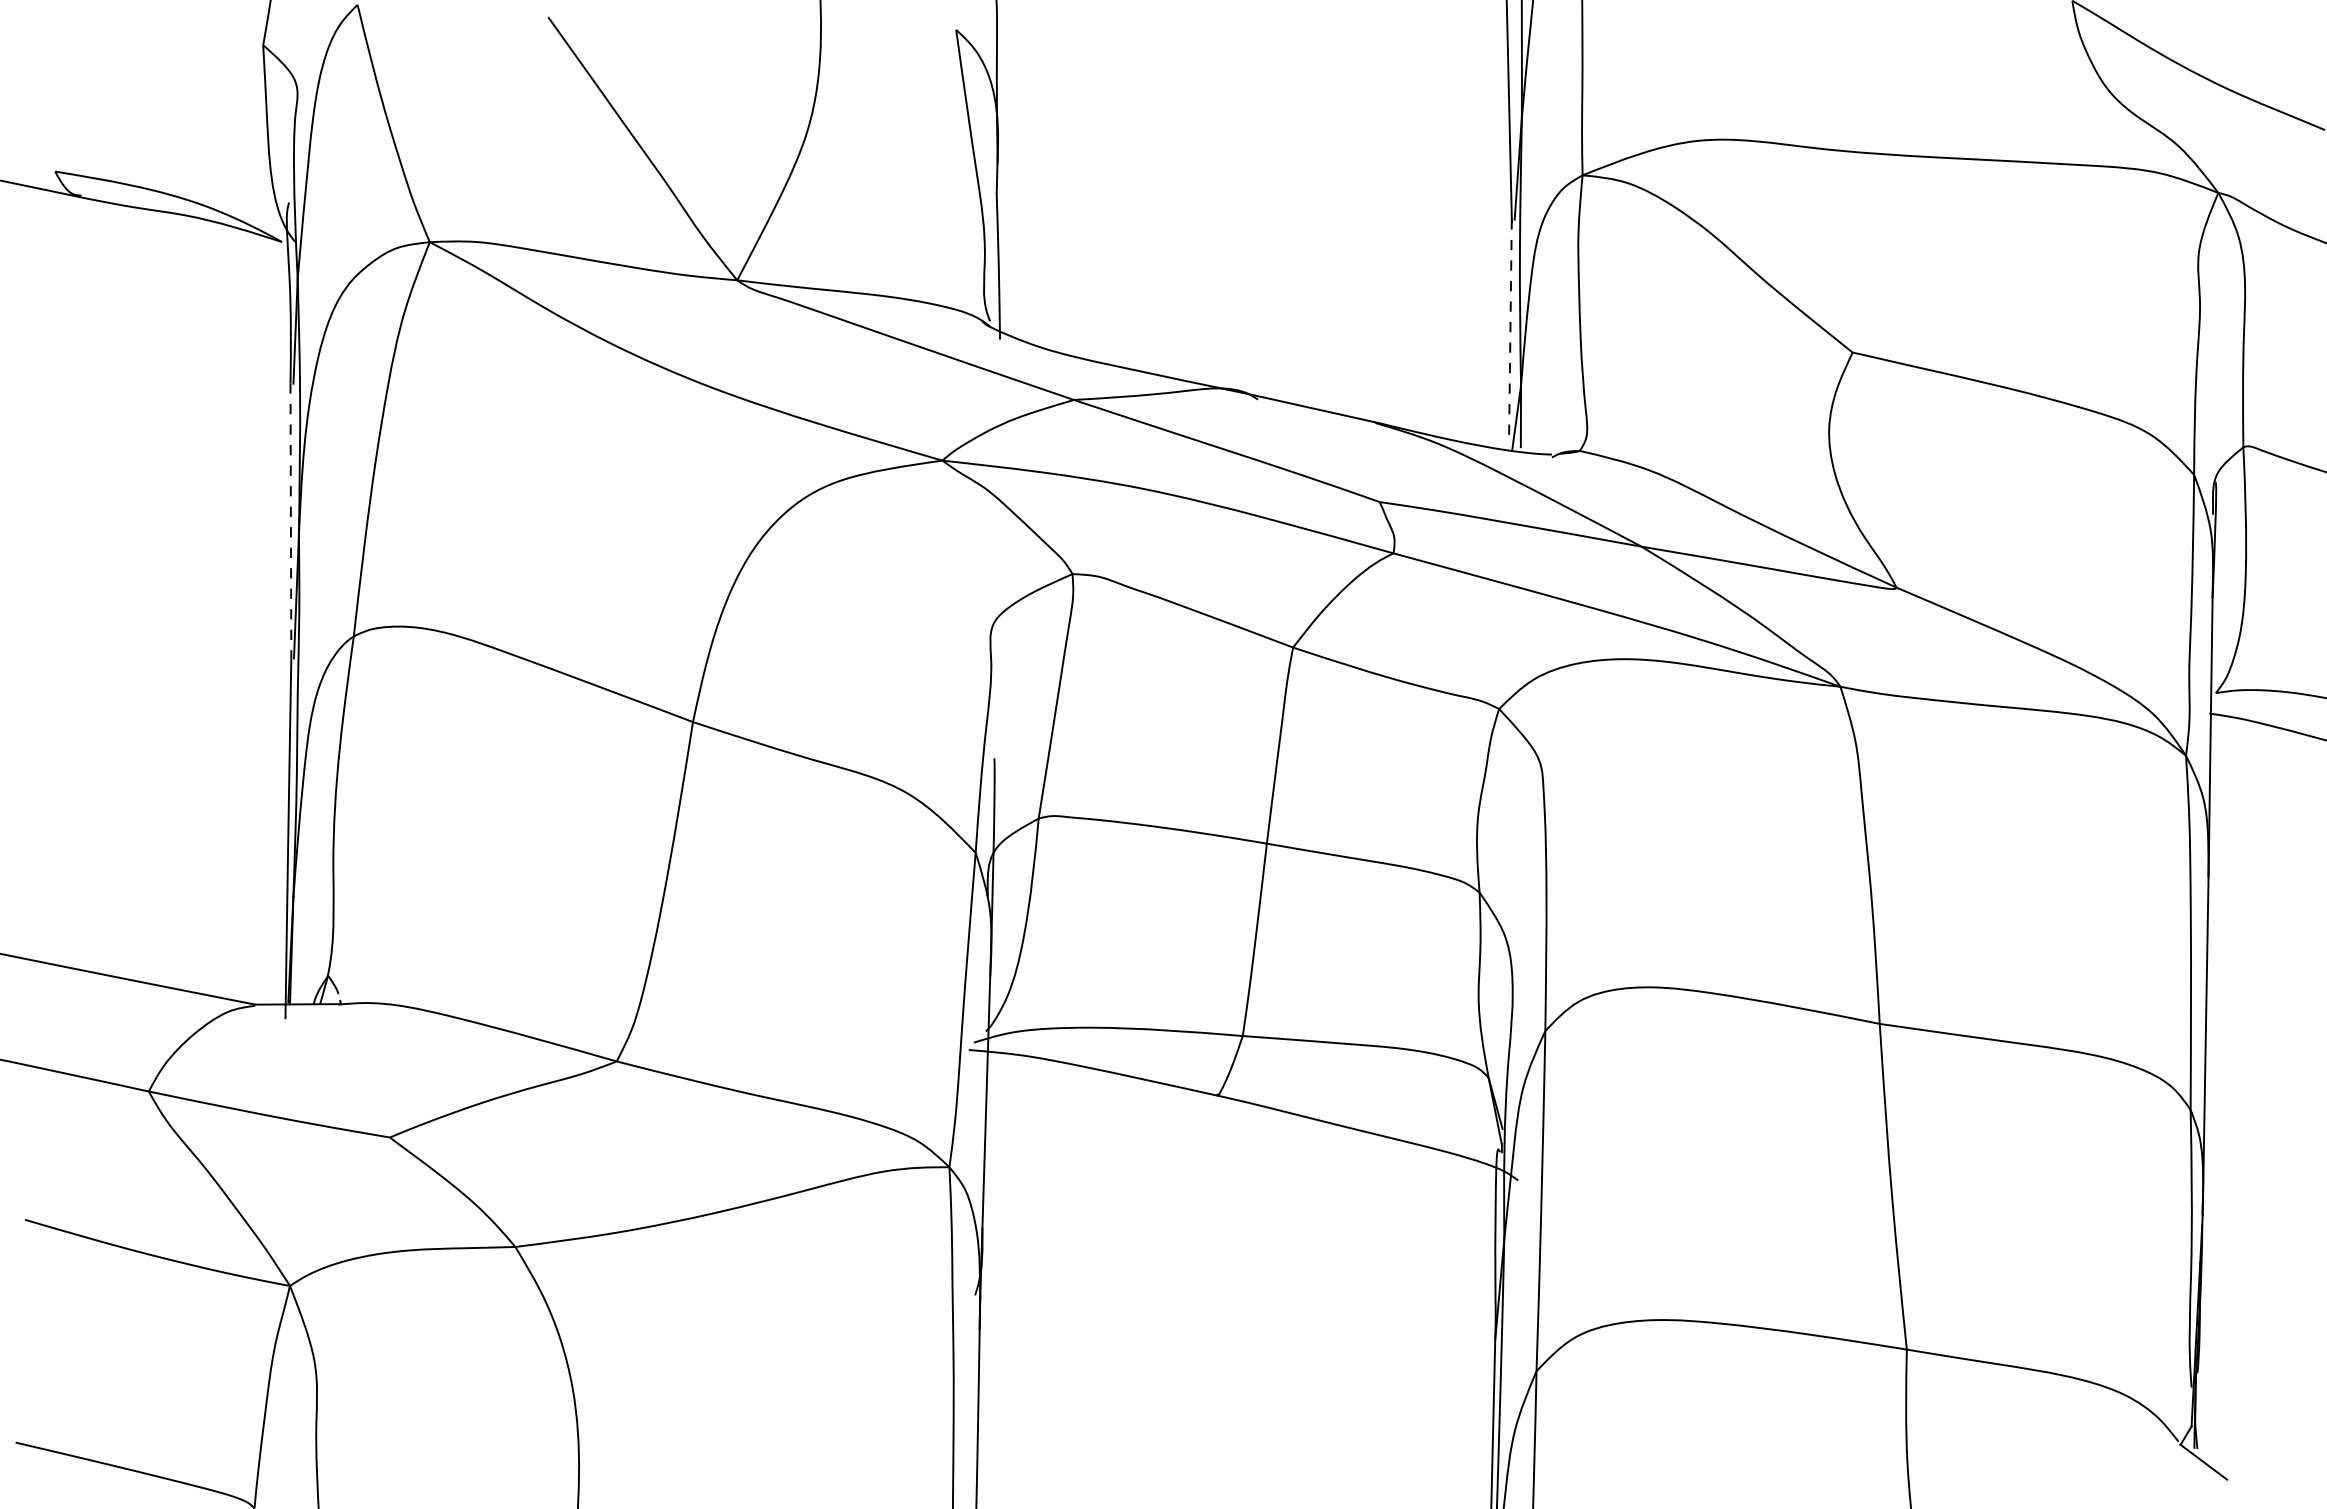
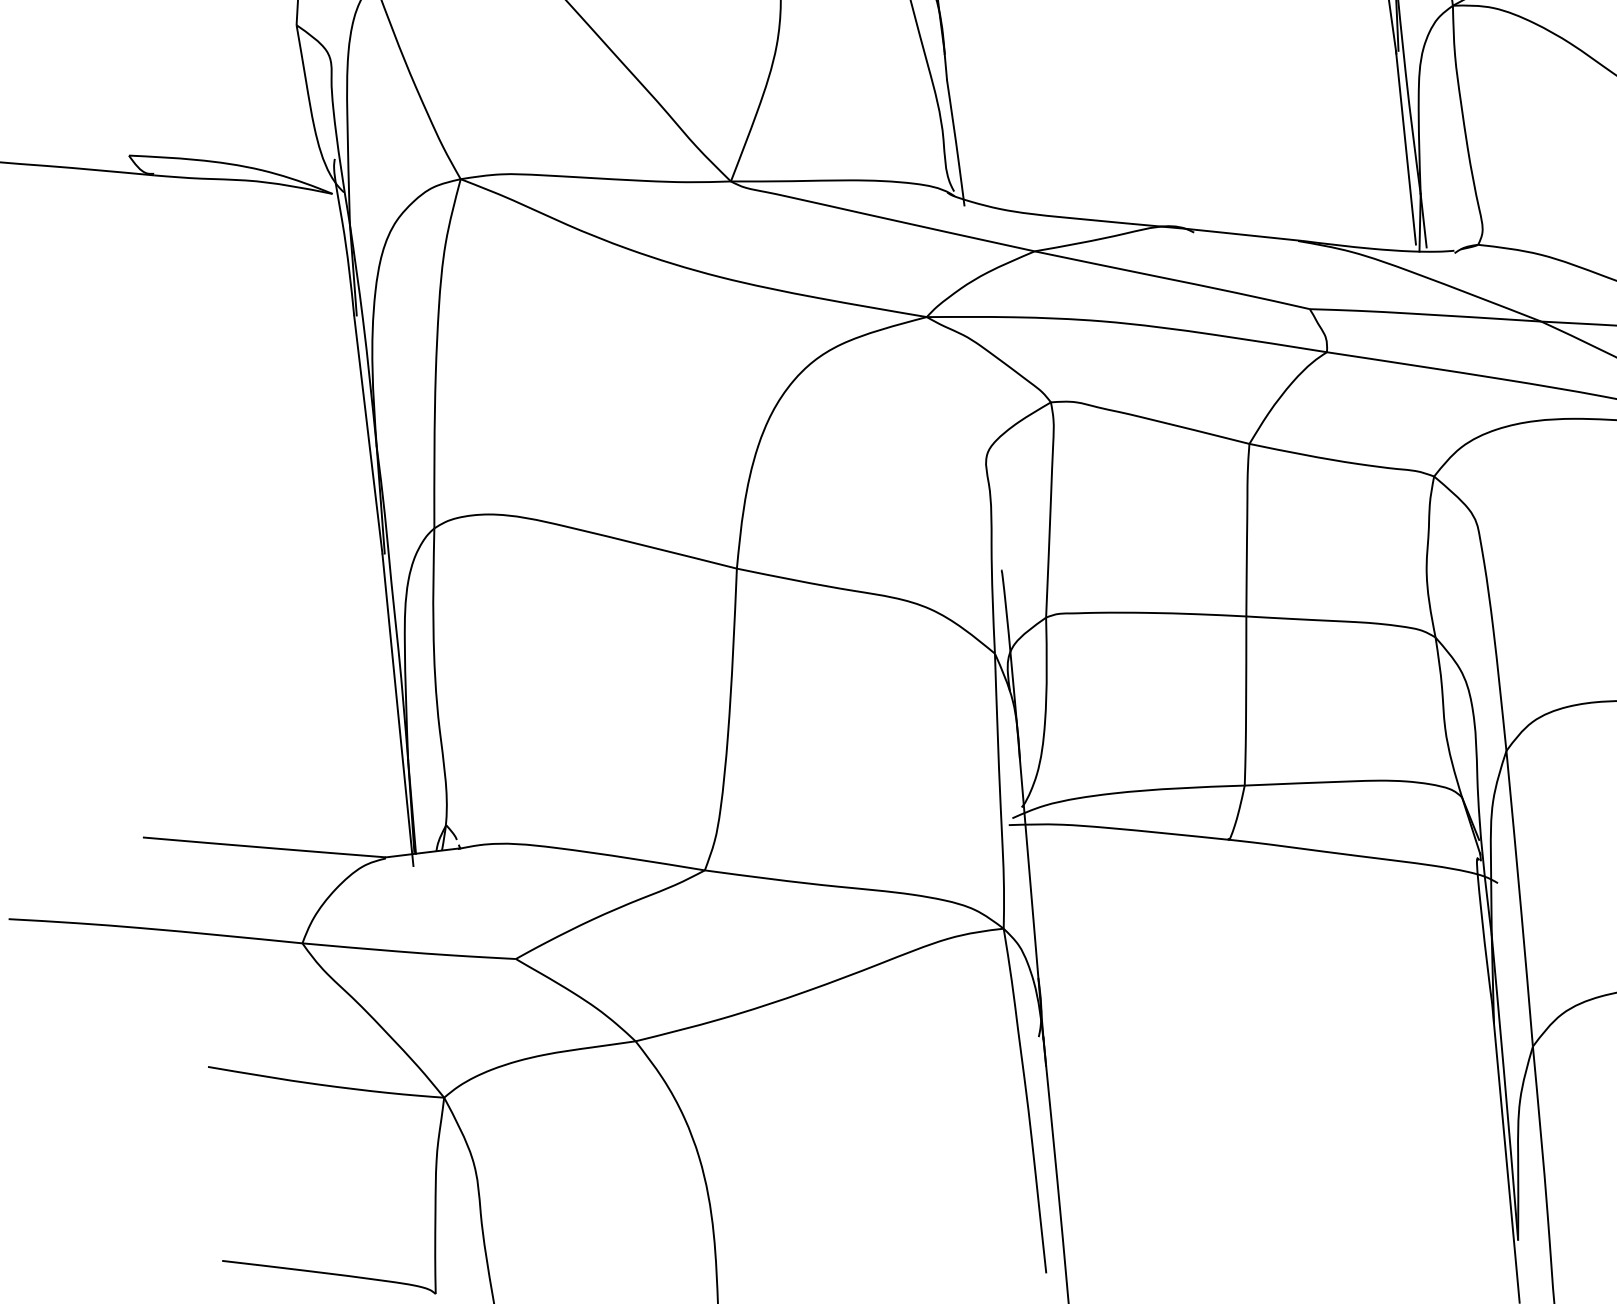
line: (1510, 330) -> (1405, 147), dashed -> solid
line: (290, 521) -> (367, 435), dashed -> solid

